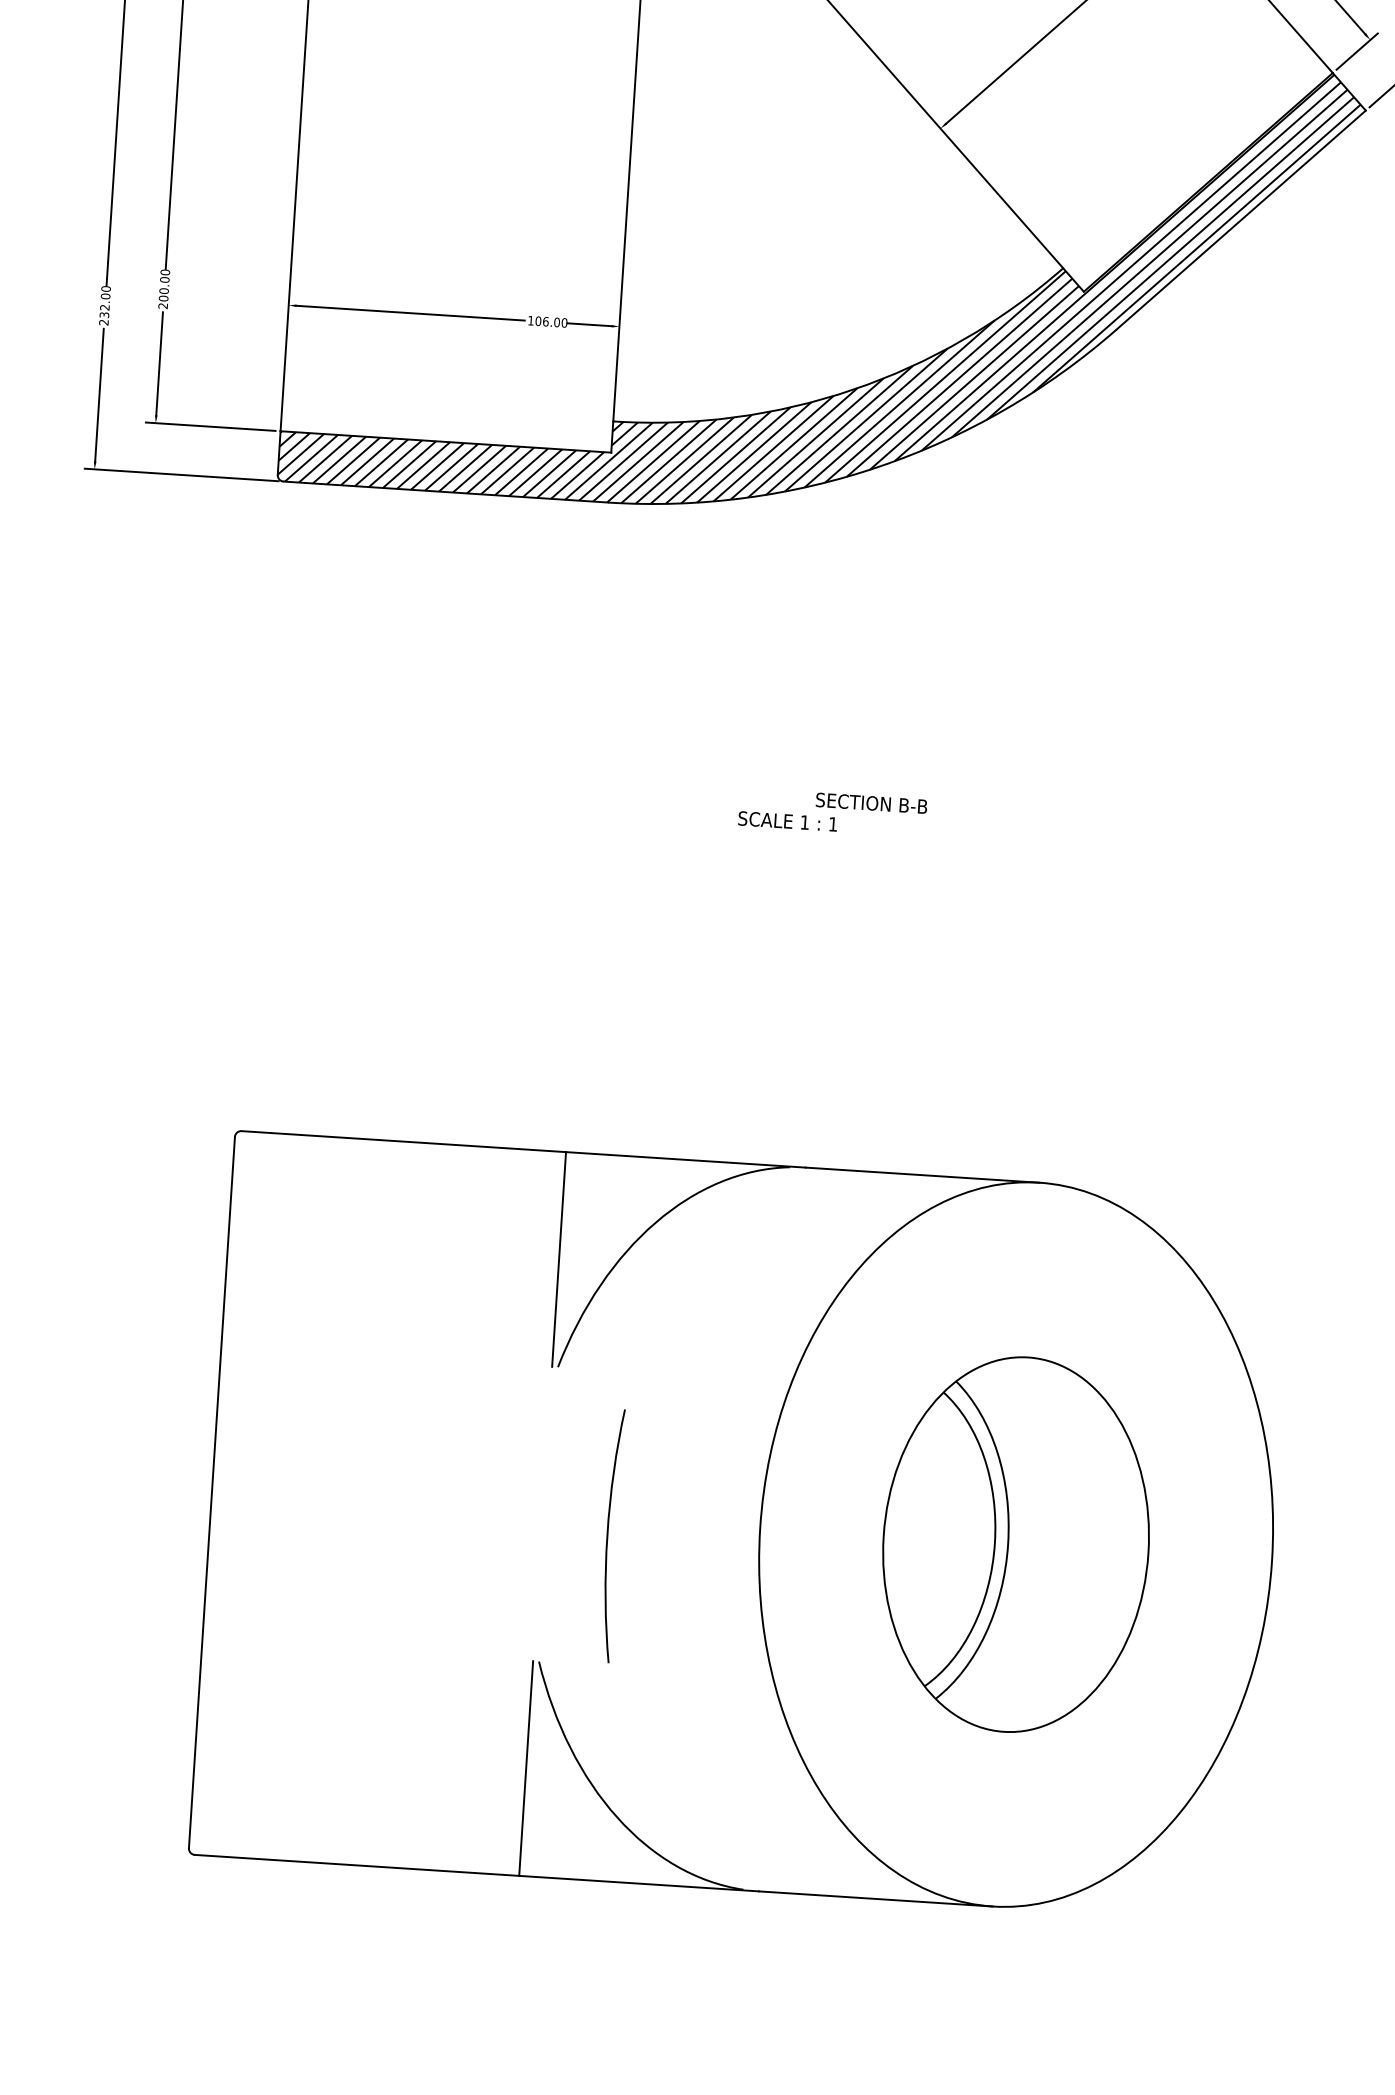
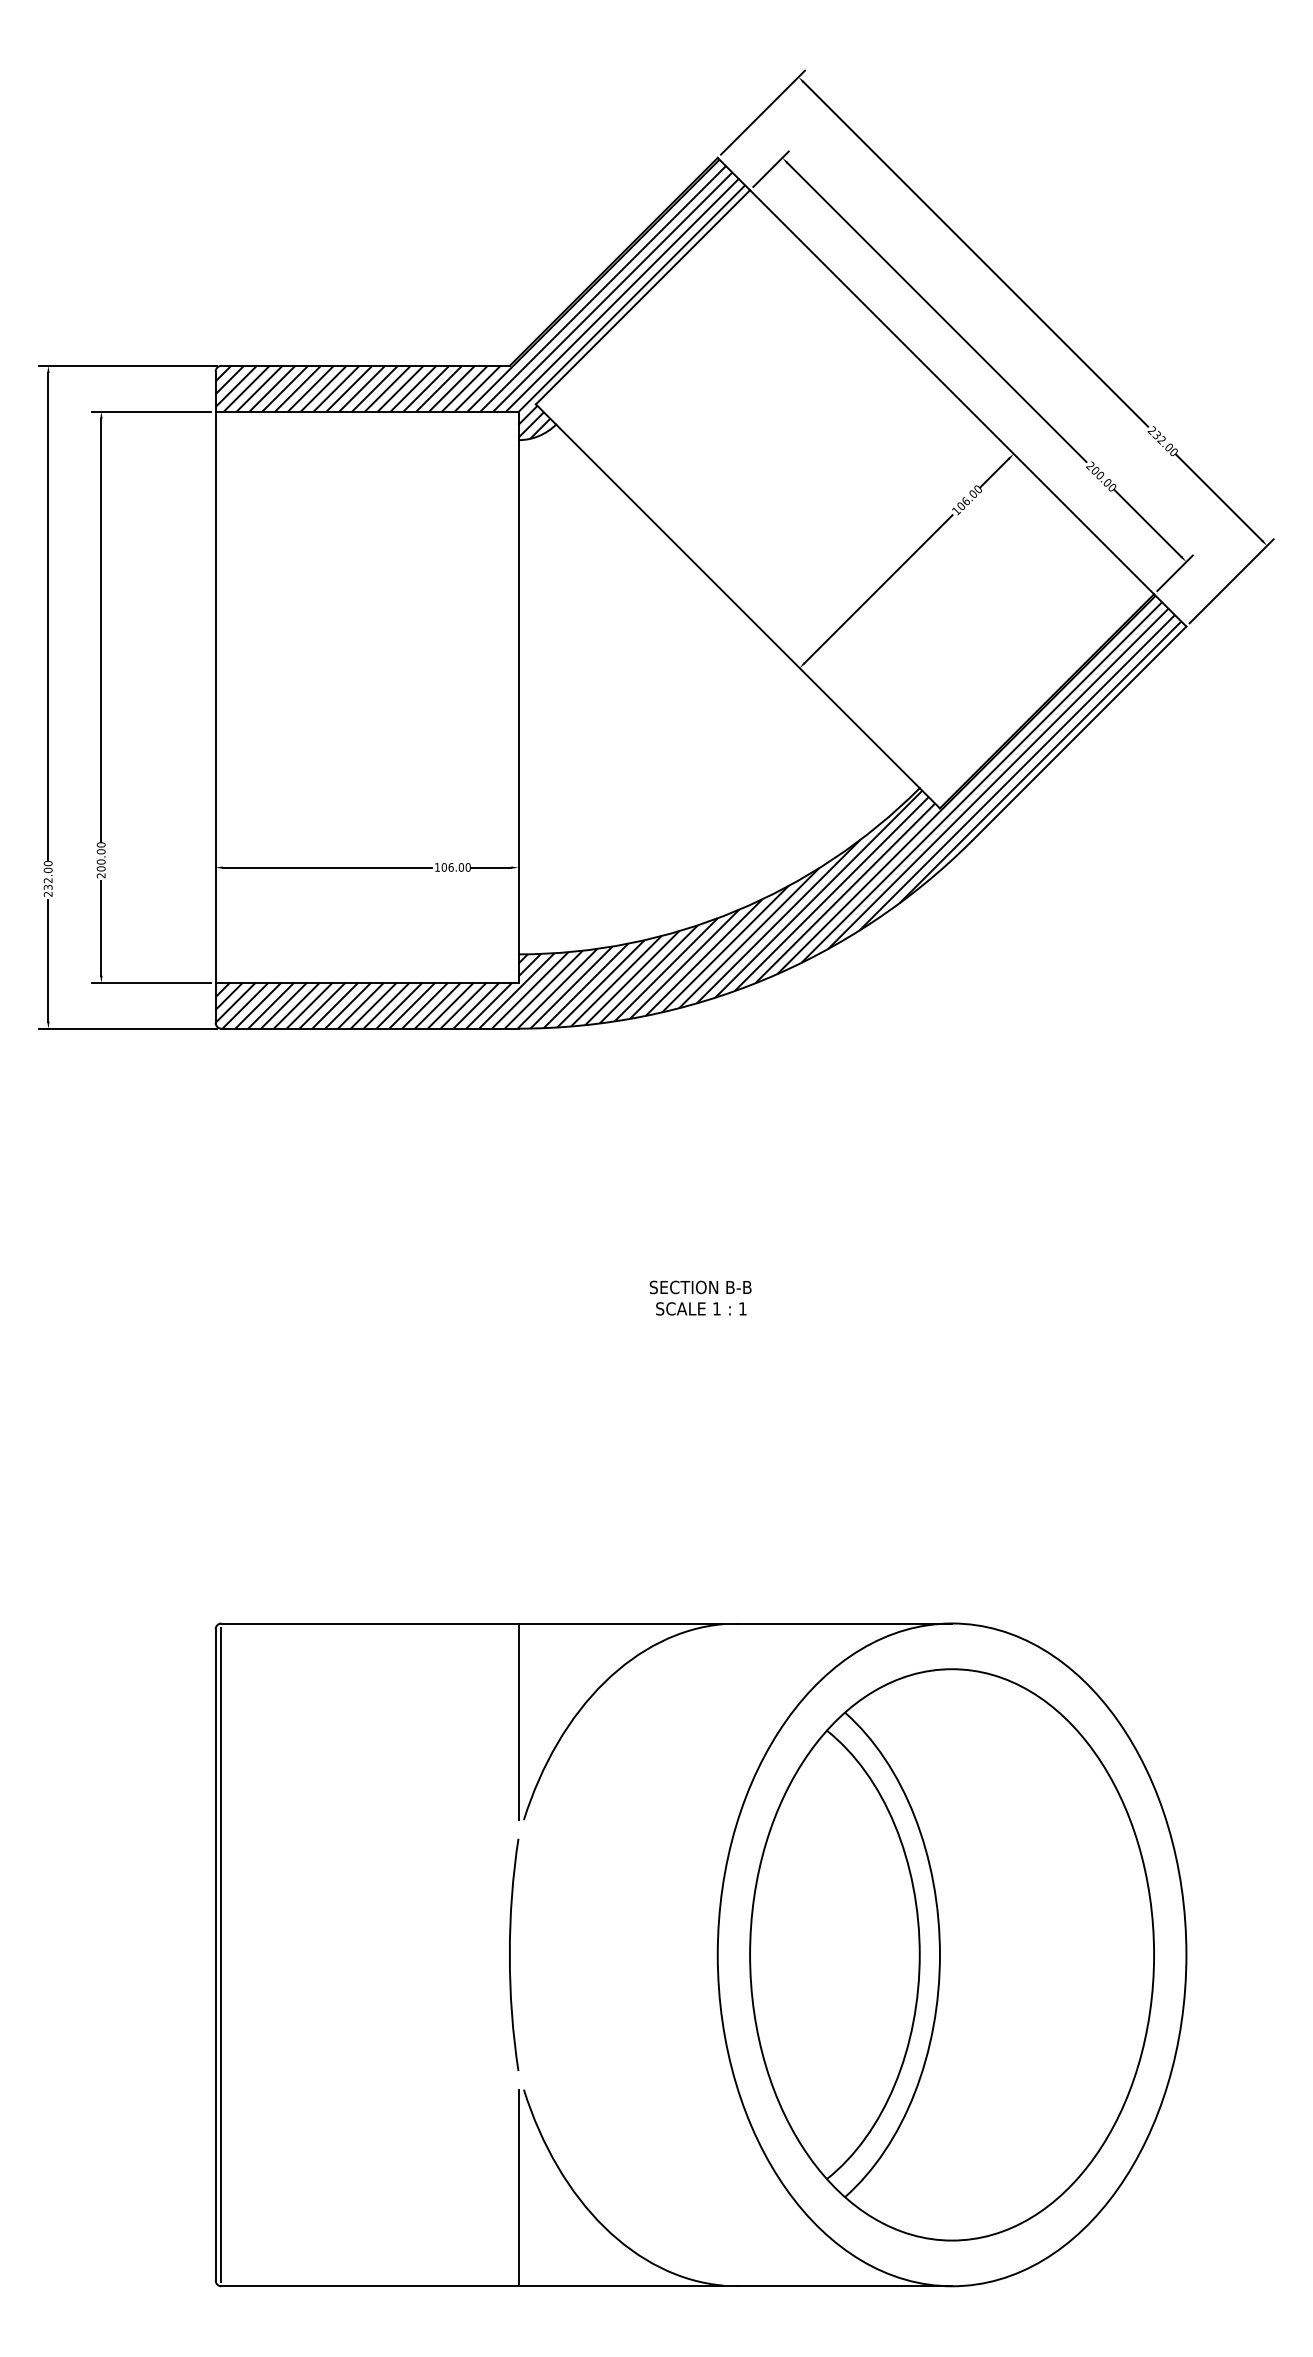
text: (871, 803) -> (700, 1287), moved
line: (218, 1492) -> (221, 1954), added
curve: (608, 1535) -> (510, 1954), moved
part: (1015, 1544) -> (951, 1954), size x1.67

